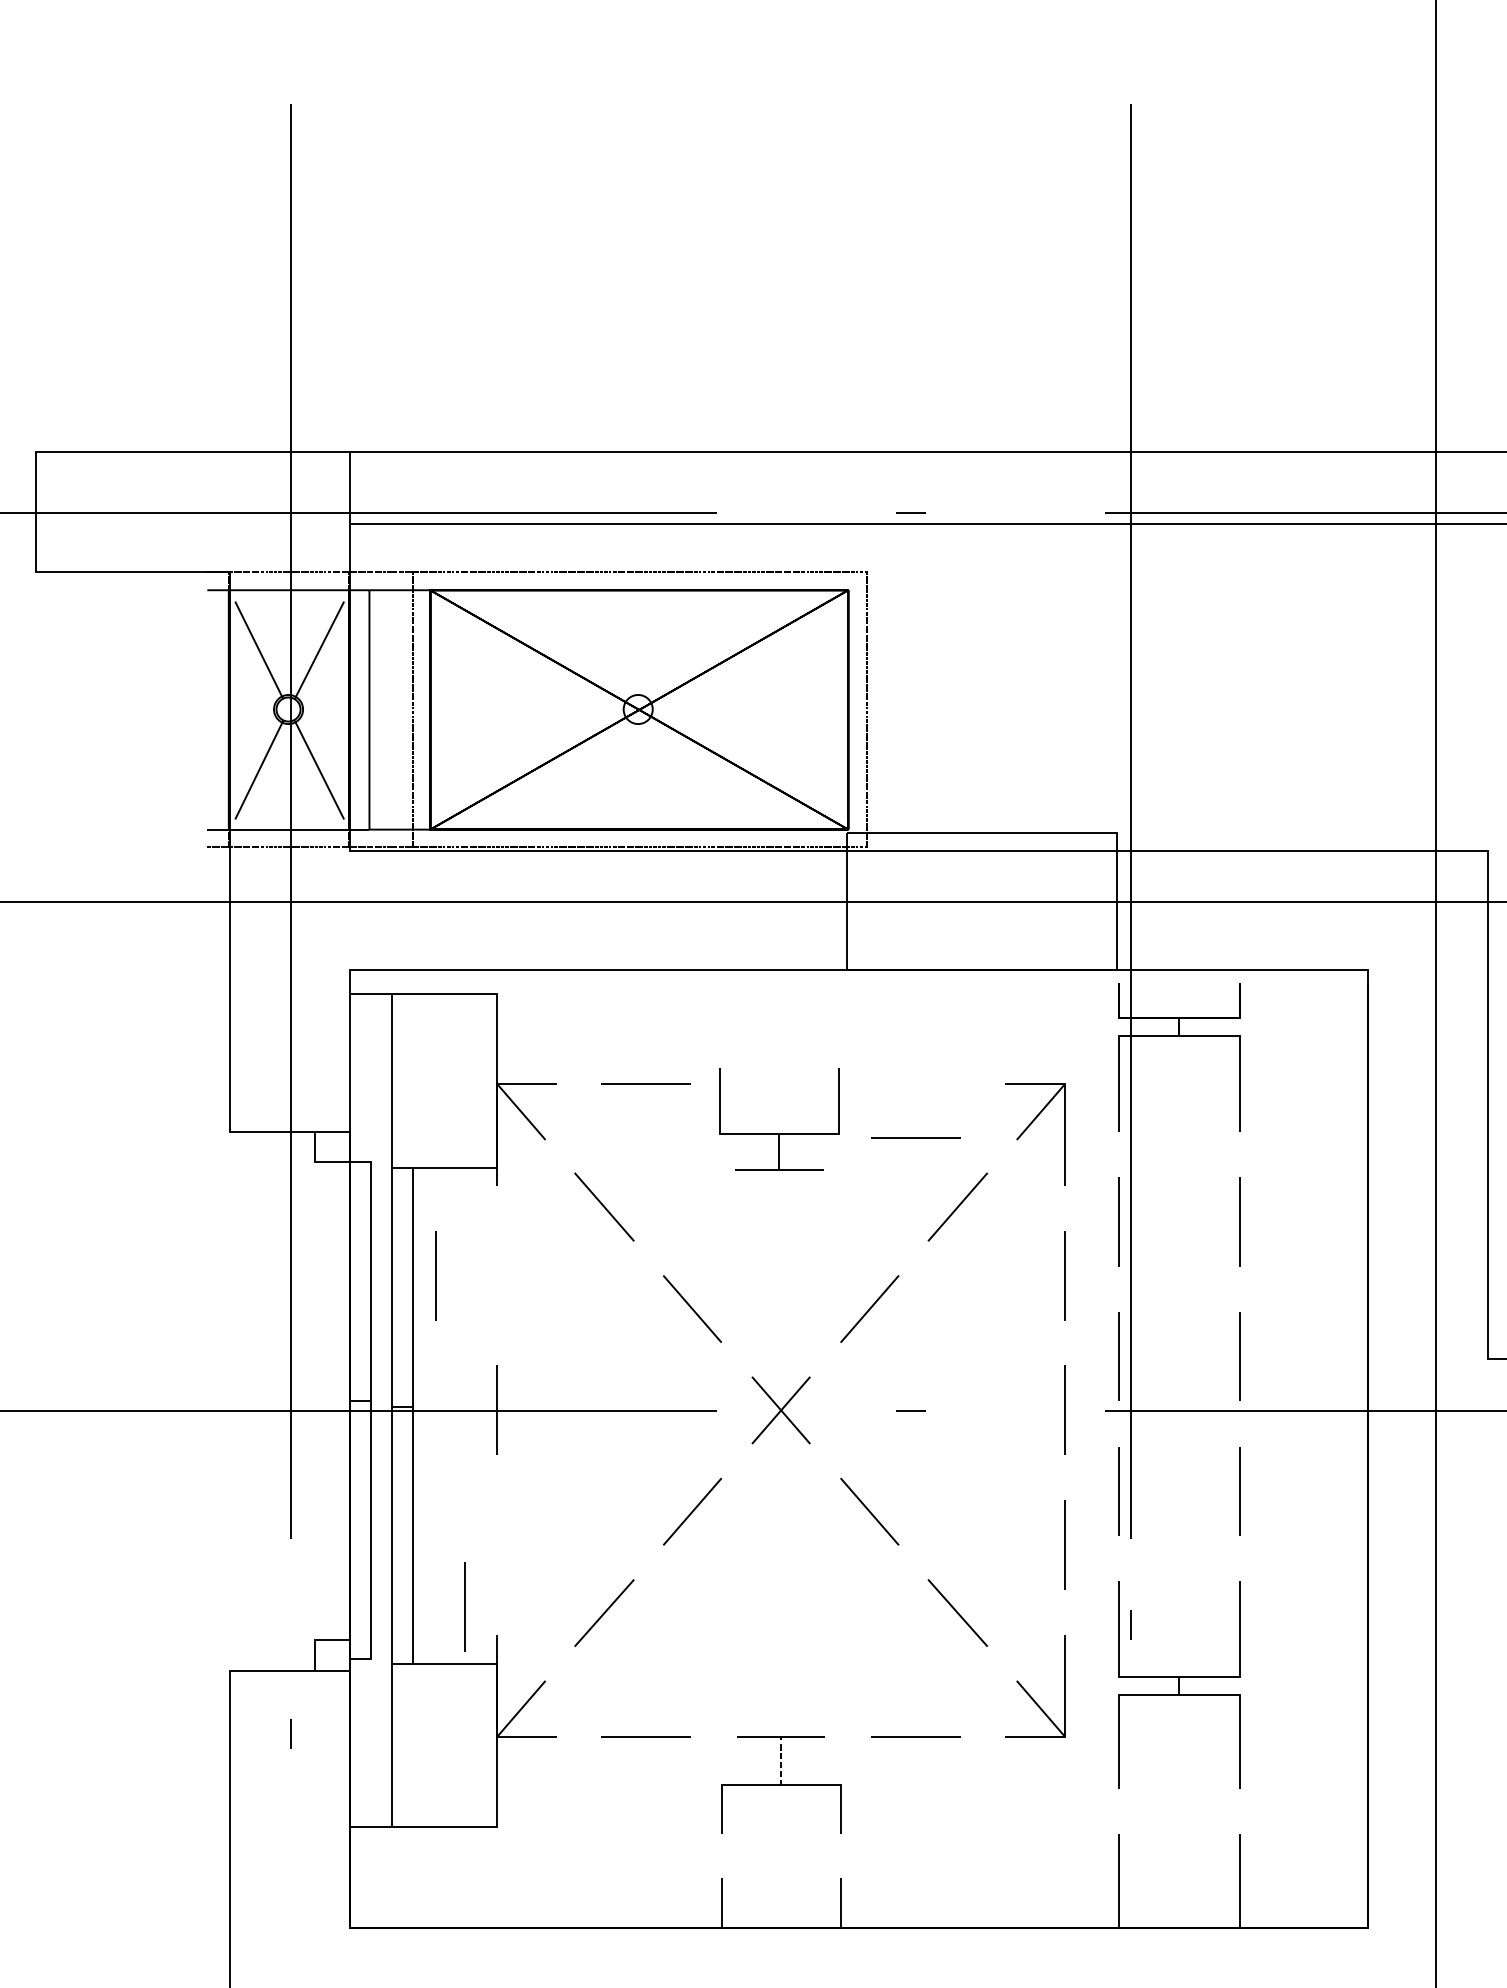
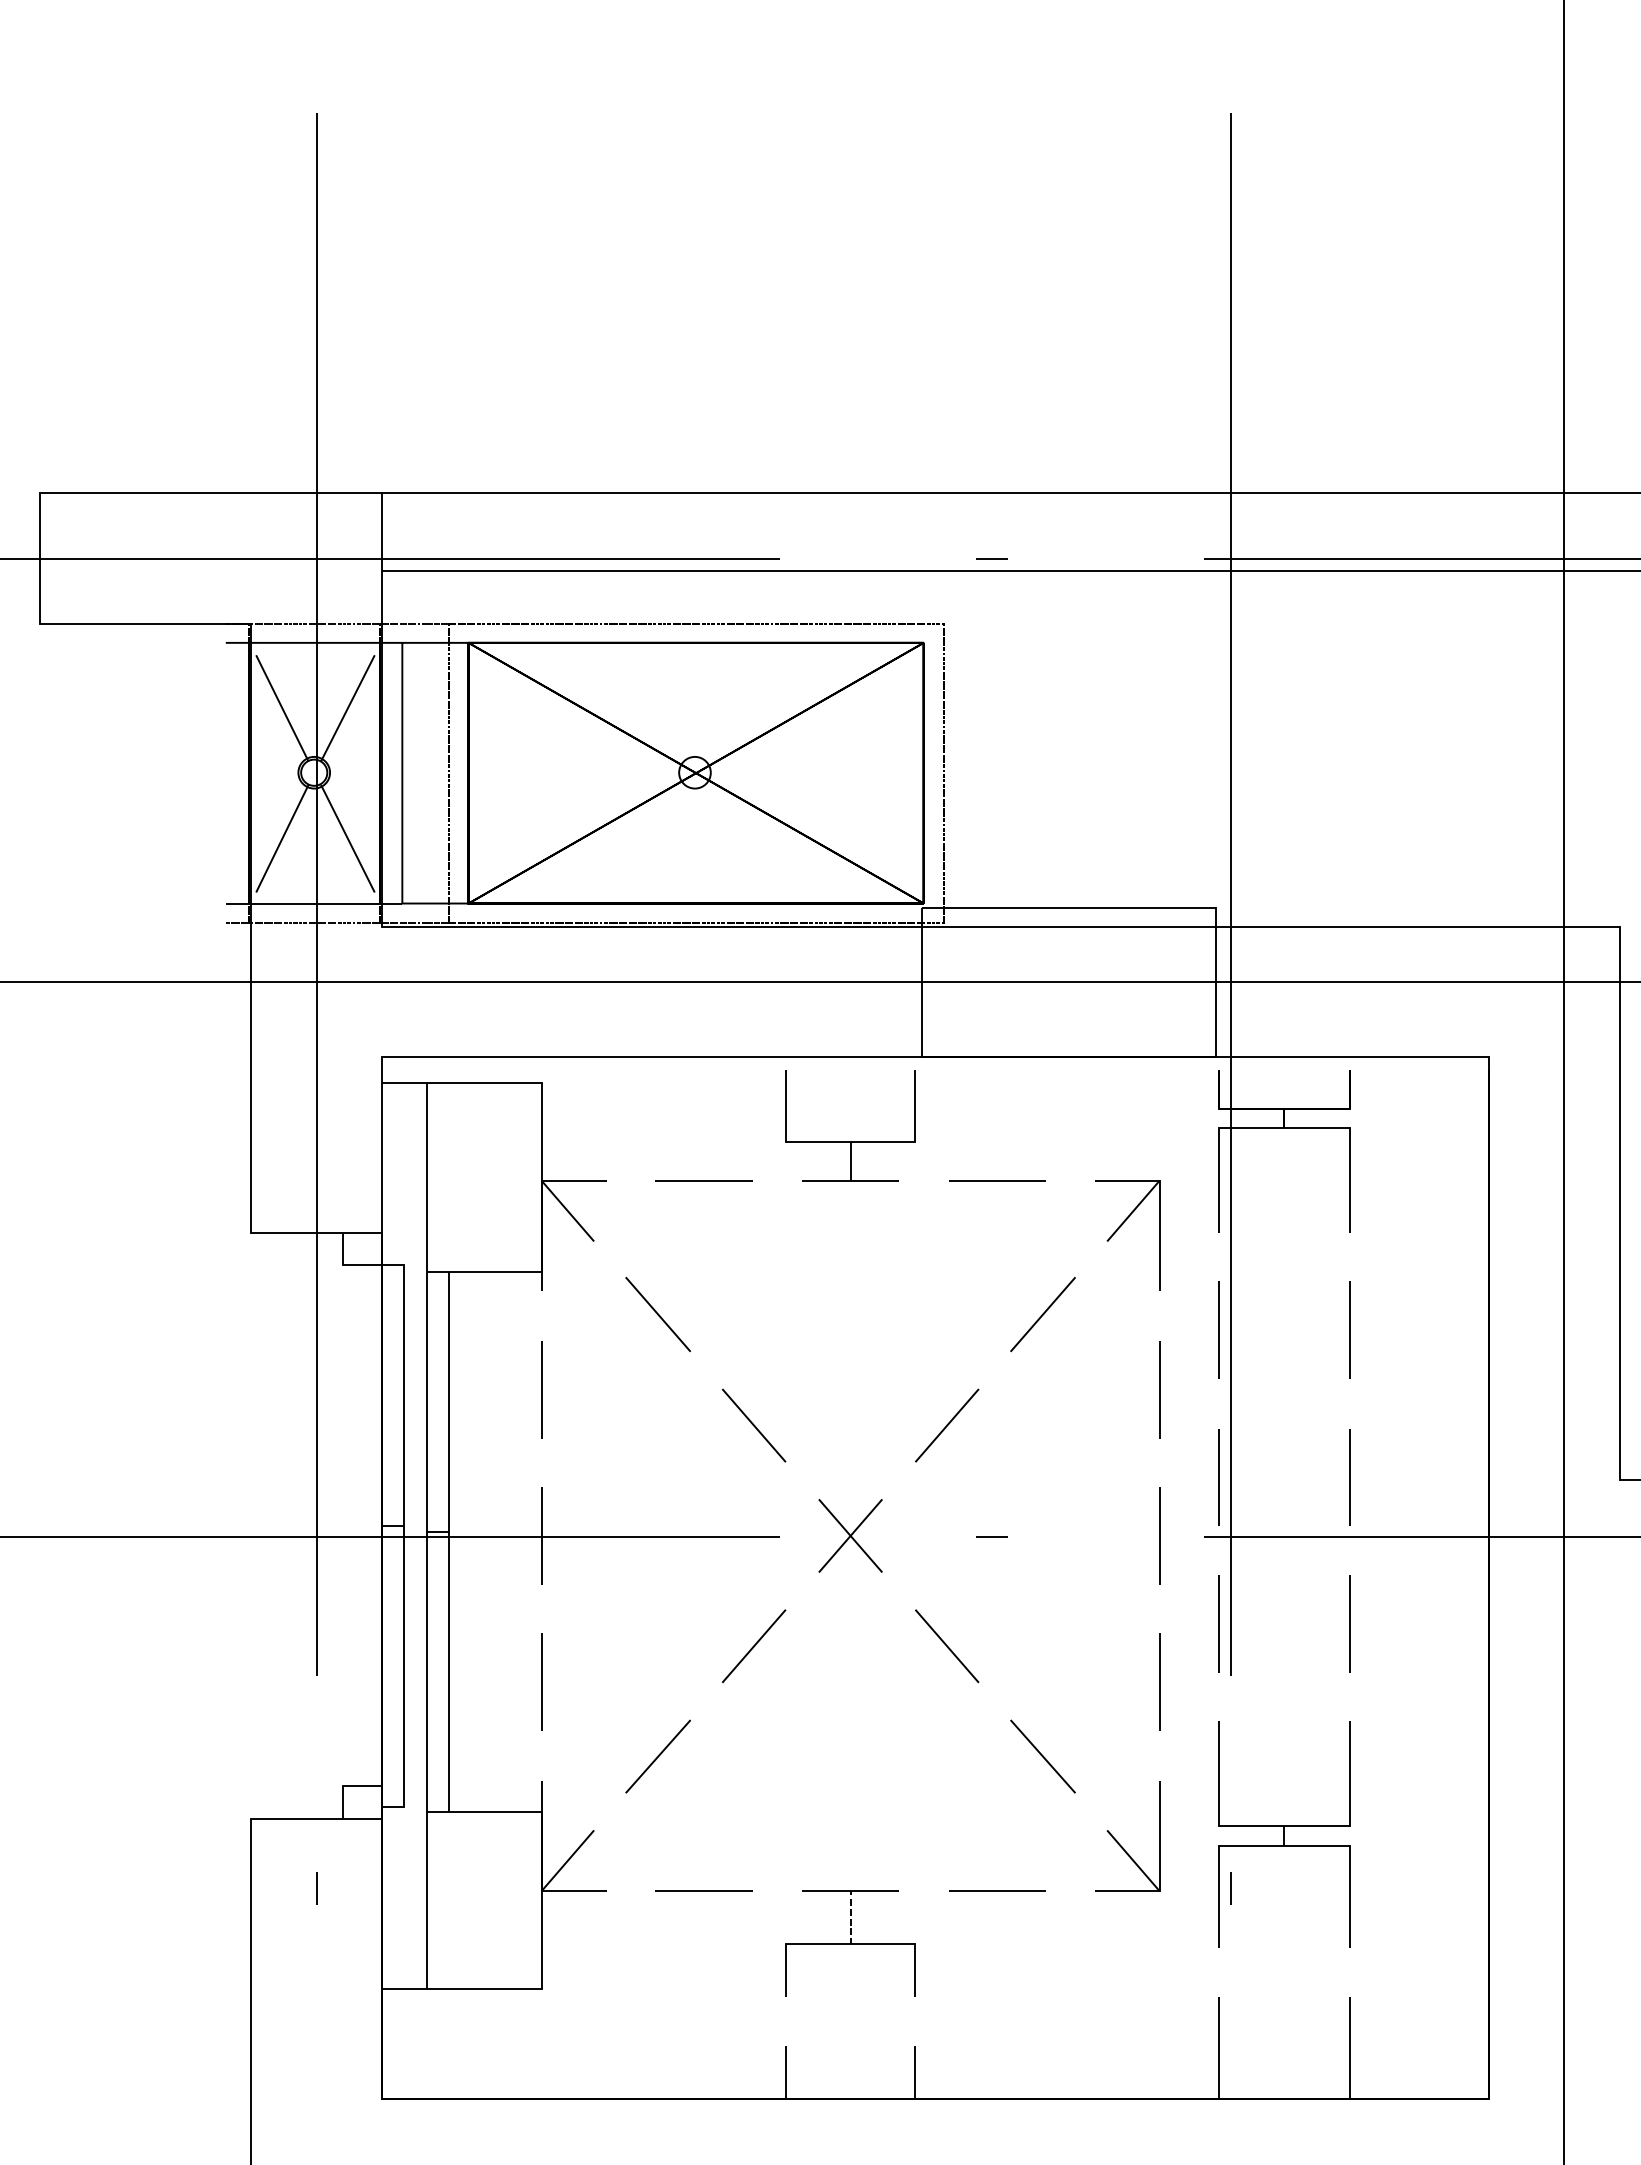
part: (779, 1133) -> (850, 1141), moved
line: (916, 1137) -> (997, 1180), moved
line: (435, 1275) -> (541, 1389), moved
line: (465, 1606) -> (541, 1681), moved
line: (1130, 1624) -> (1230, 1888), moved

